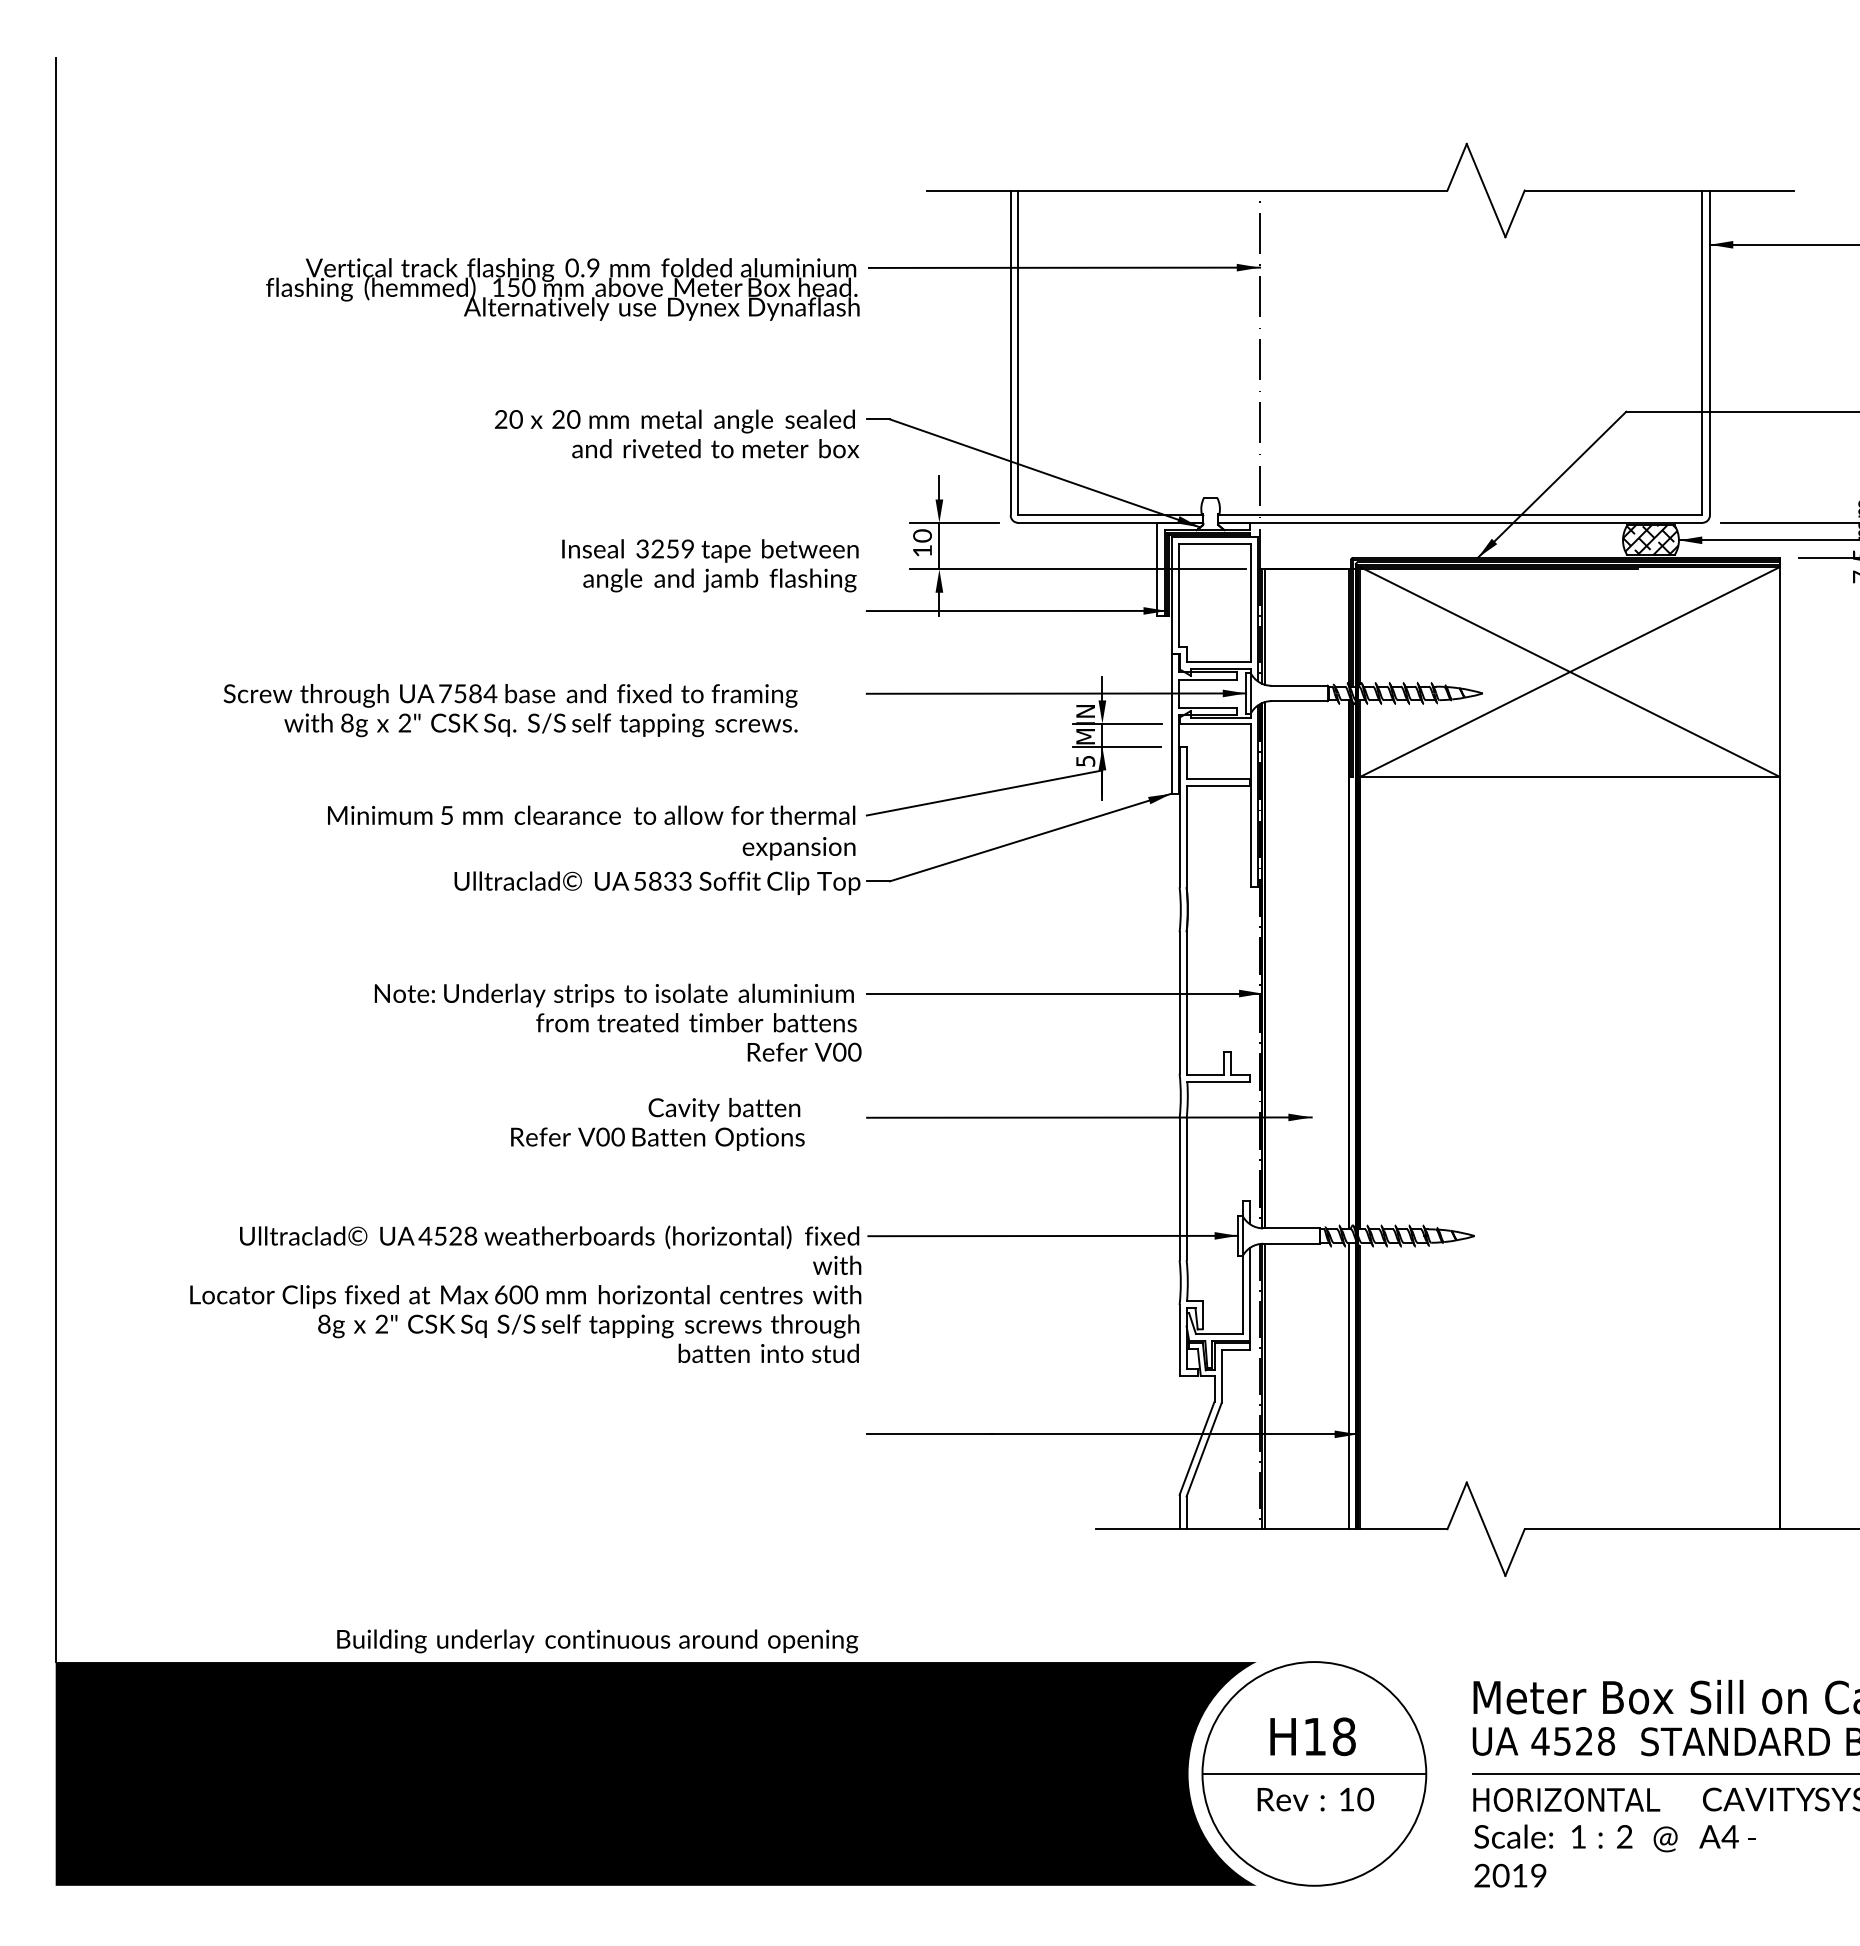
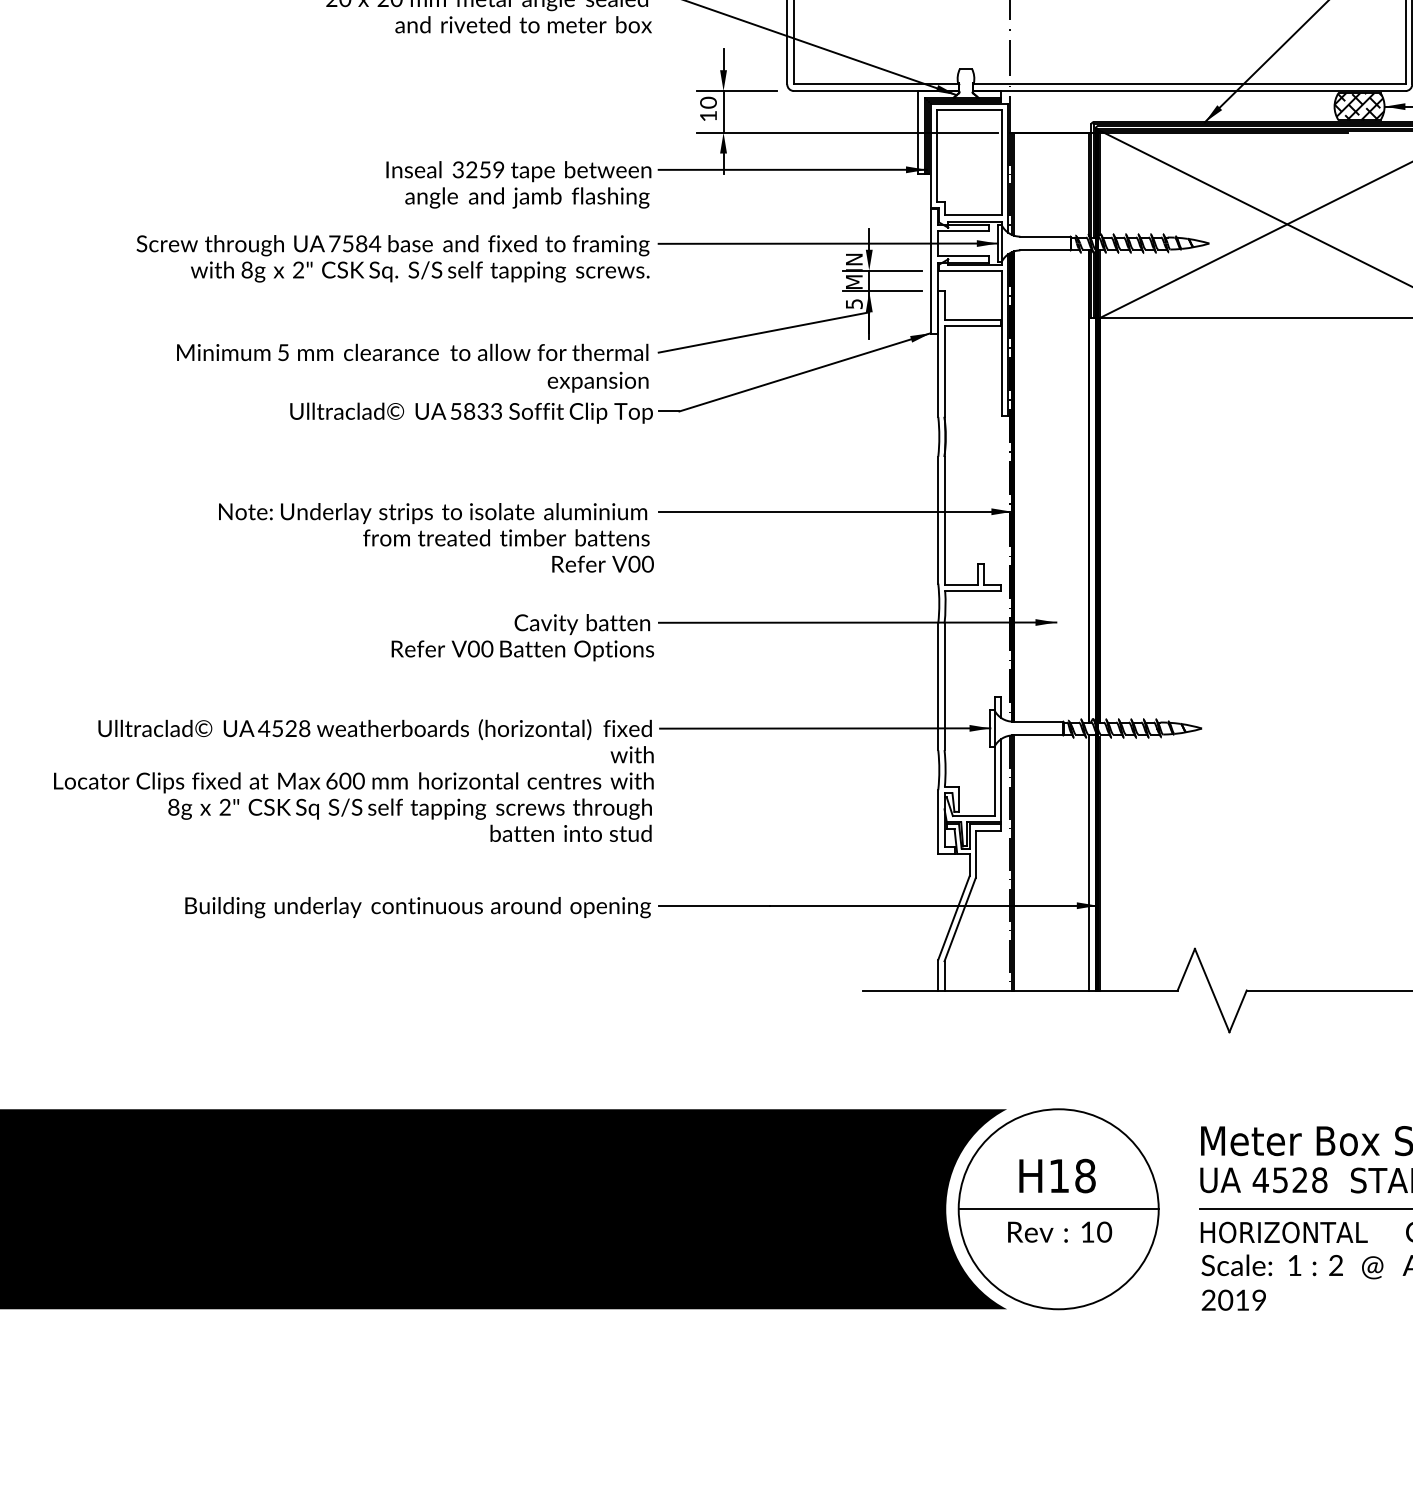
text: (710, 565) -> (518, 184), moved
text: (510, 710) -> (392, 258), moved
text: (657, 1124) -> (522, 637), moved
text: (597, 1641) -> (417, 907), moved

